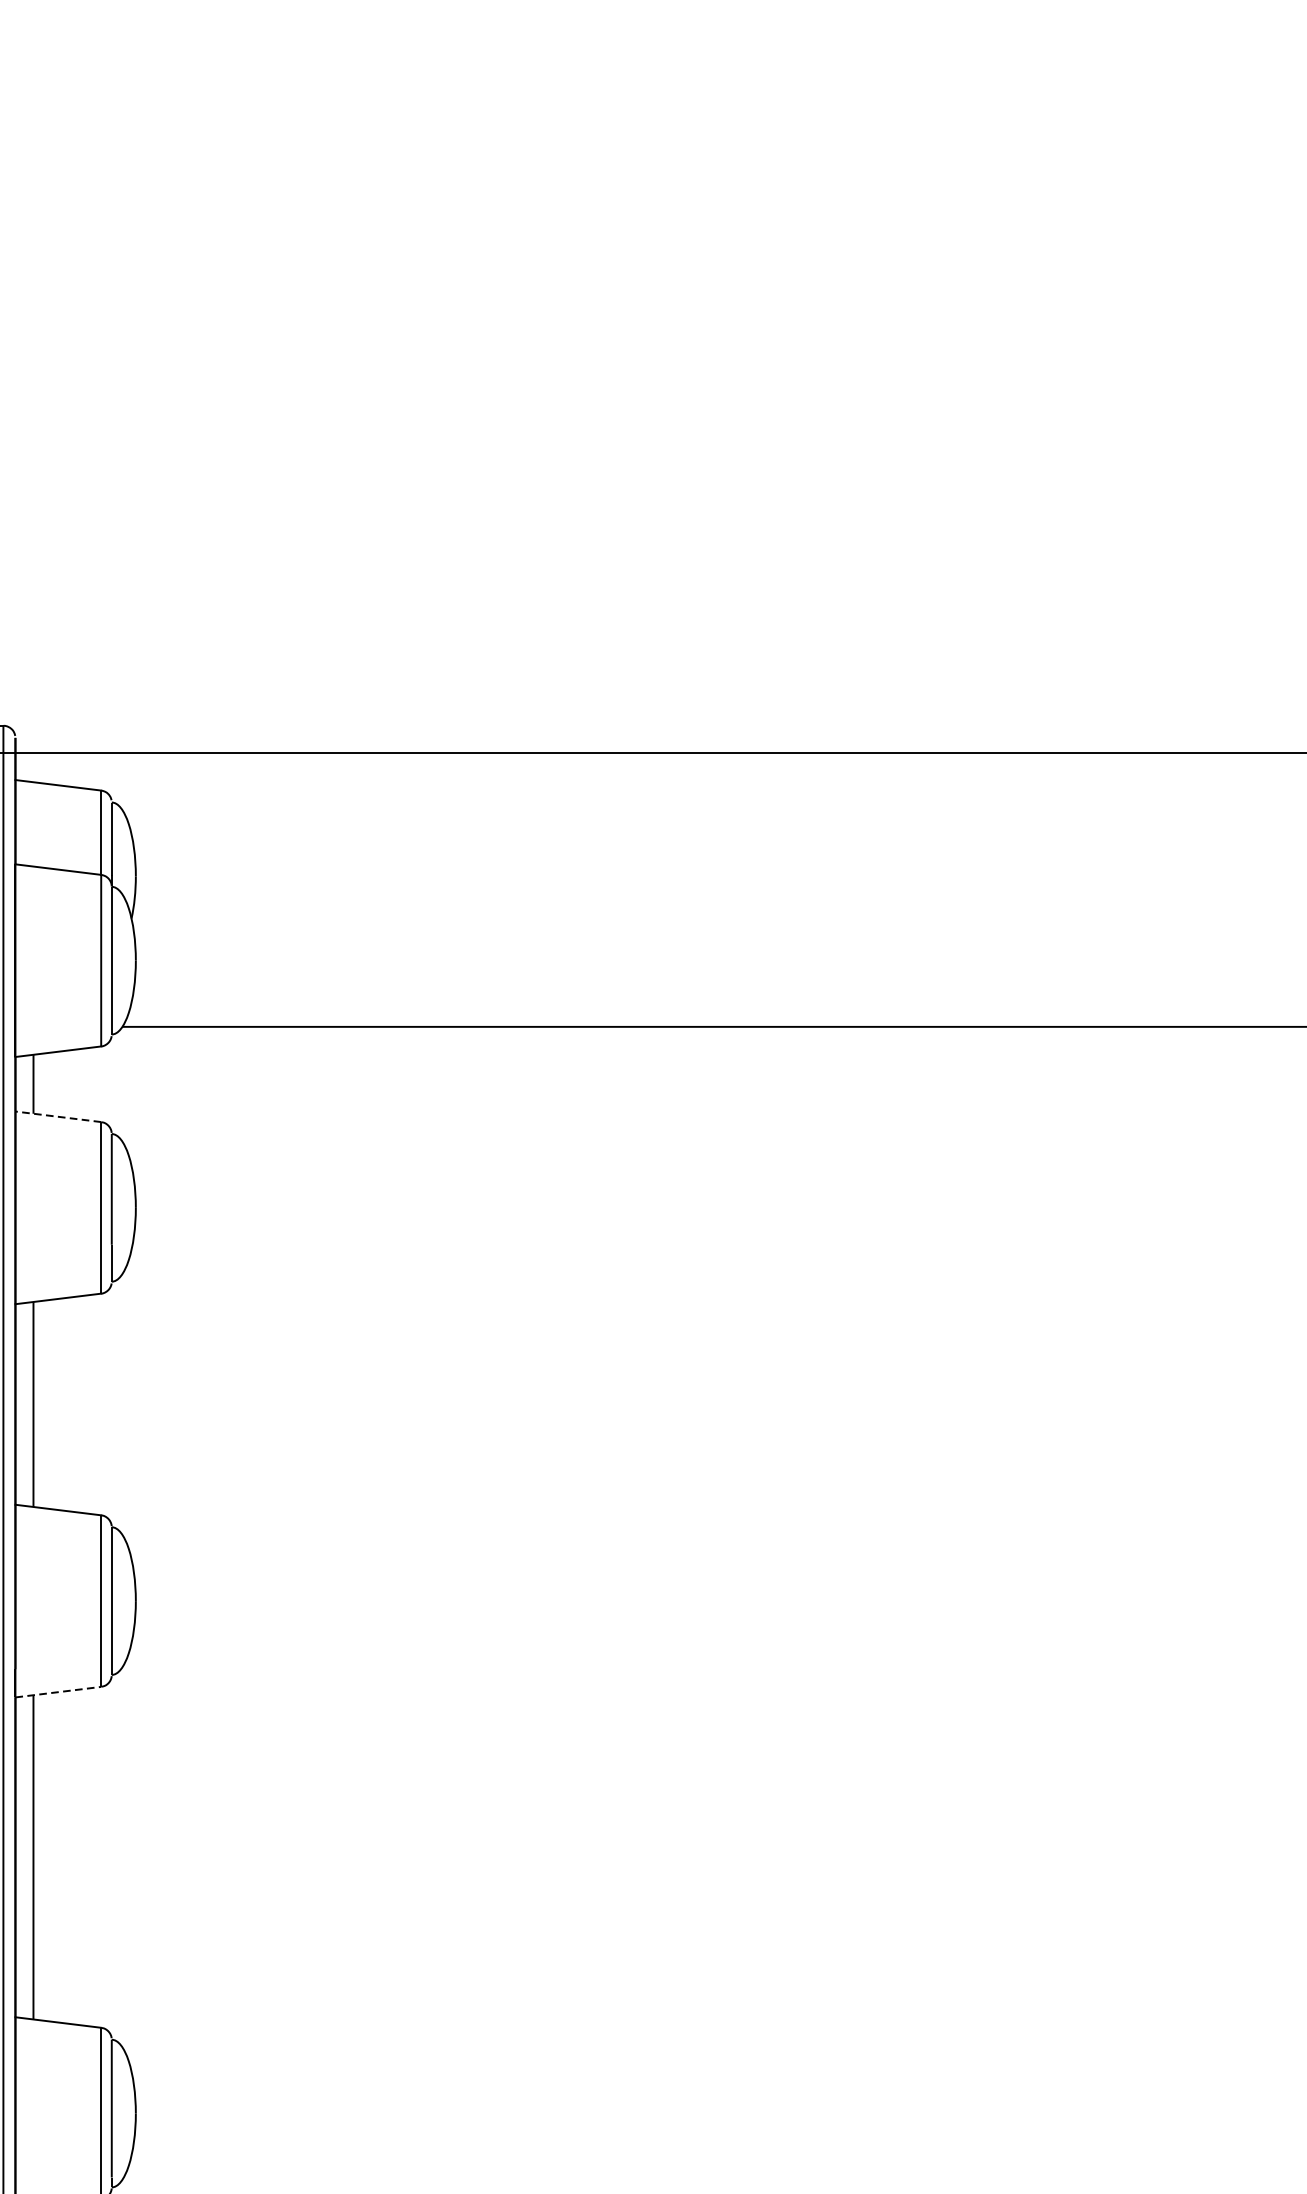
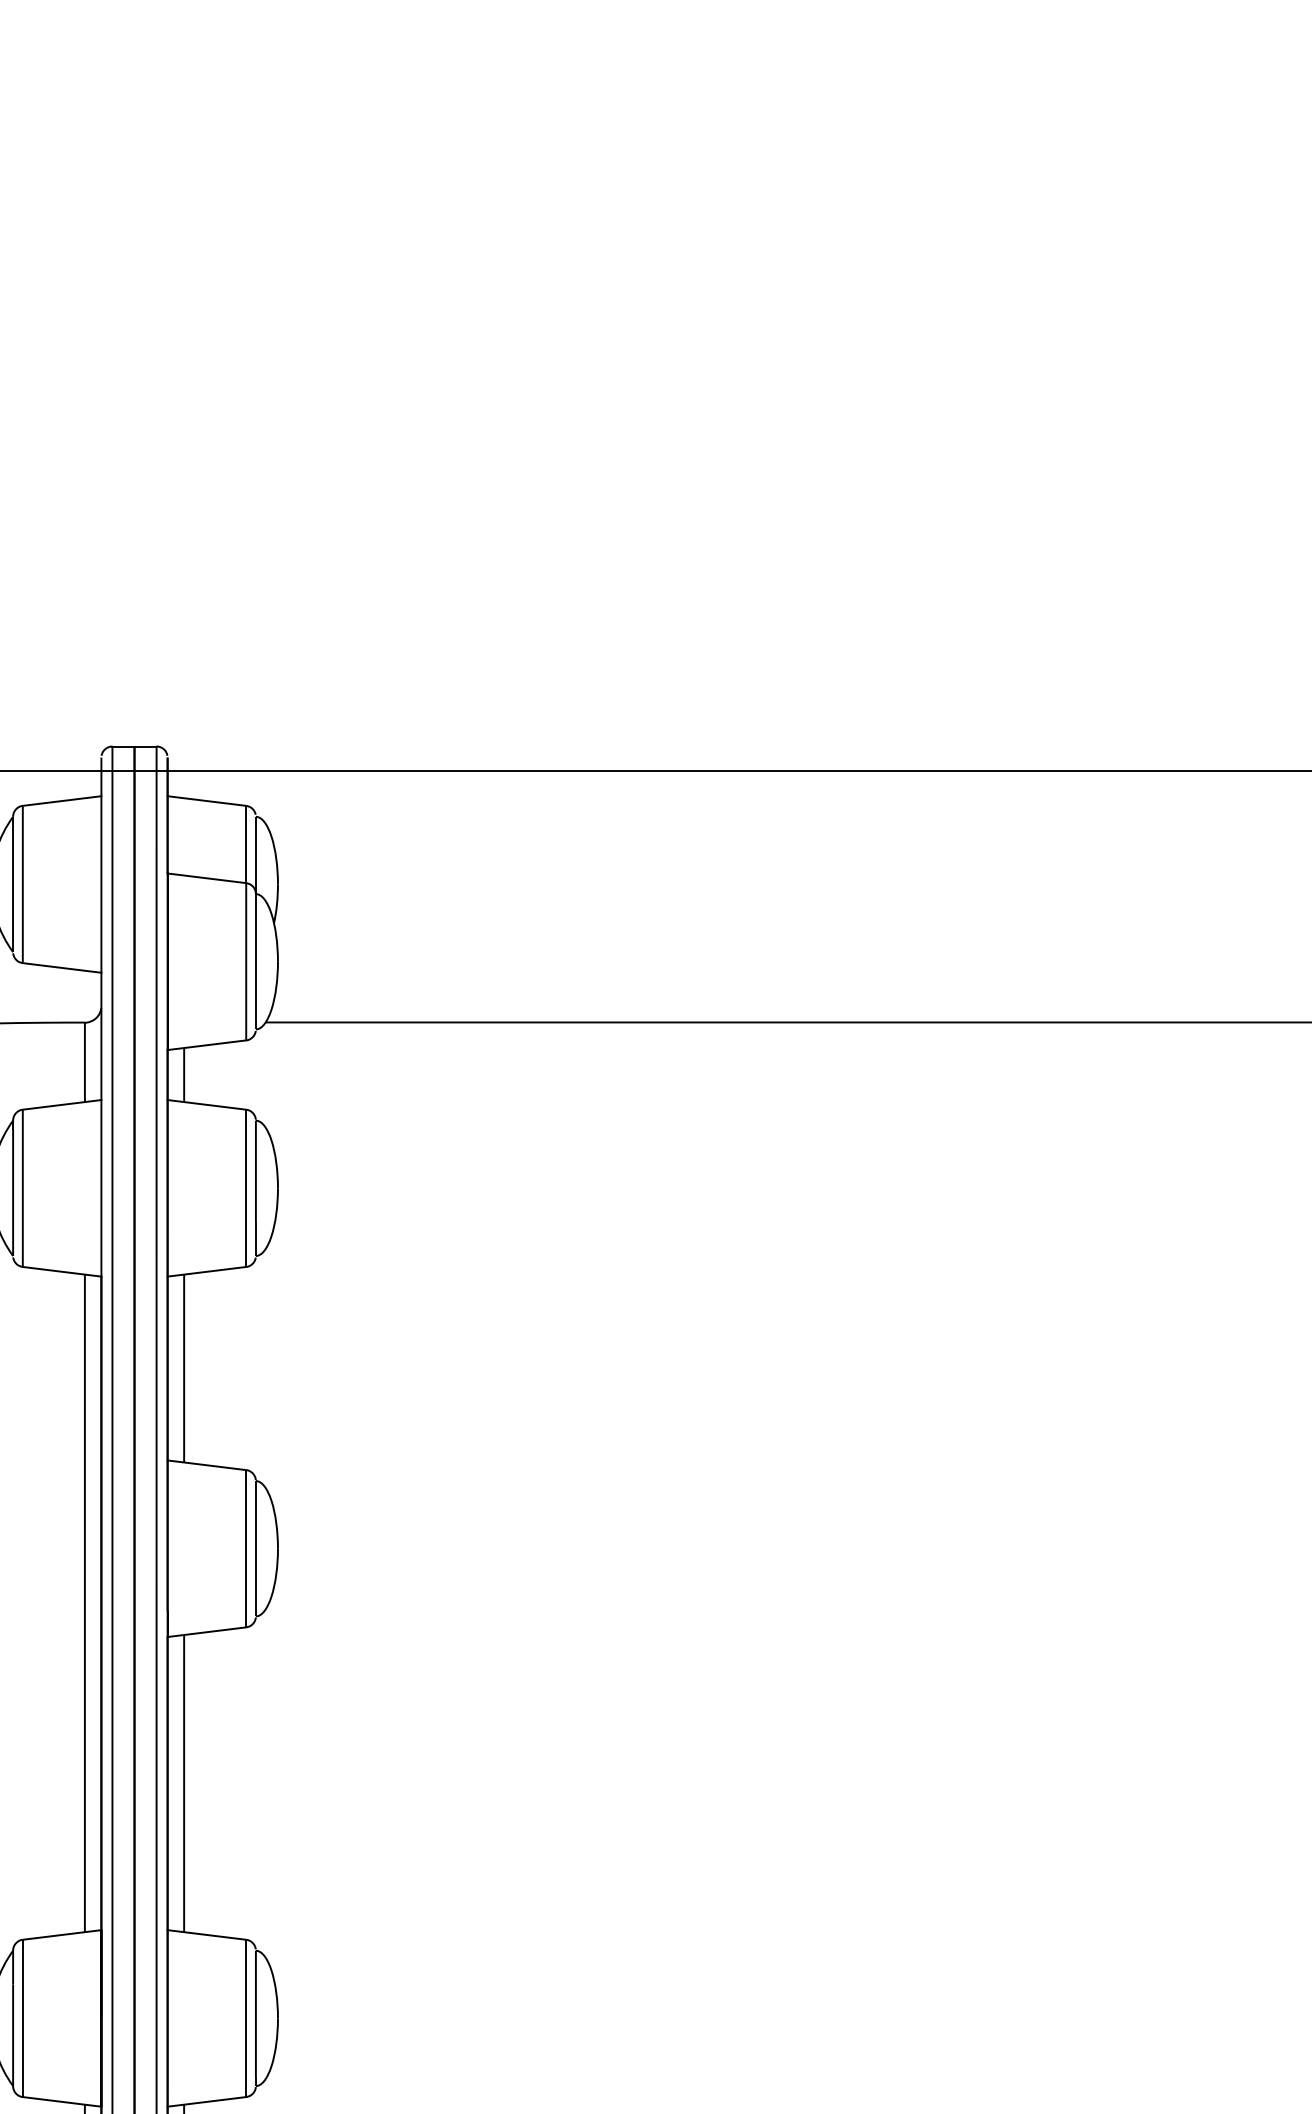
line: (57, 1116) -> (206, 1104), dashed -> solid
line: (57, 1692) -> (206, 1632), dashed -> solid

